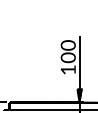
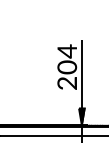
text: (67, 45) -> (66, 51), 0 -> 4
text: (67, 70) -> (66, 83), 1 -> 2

